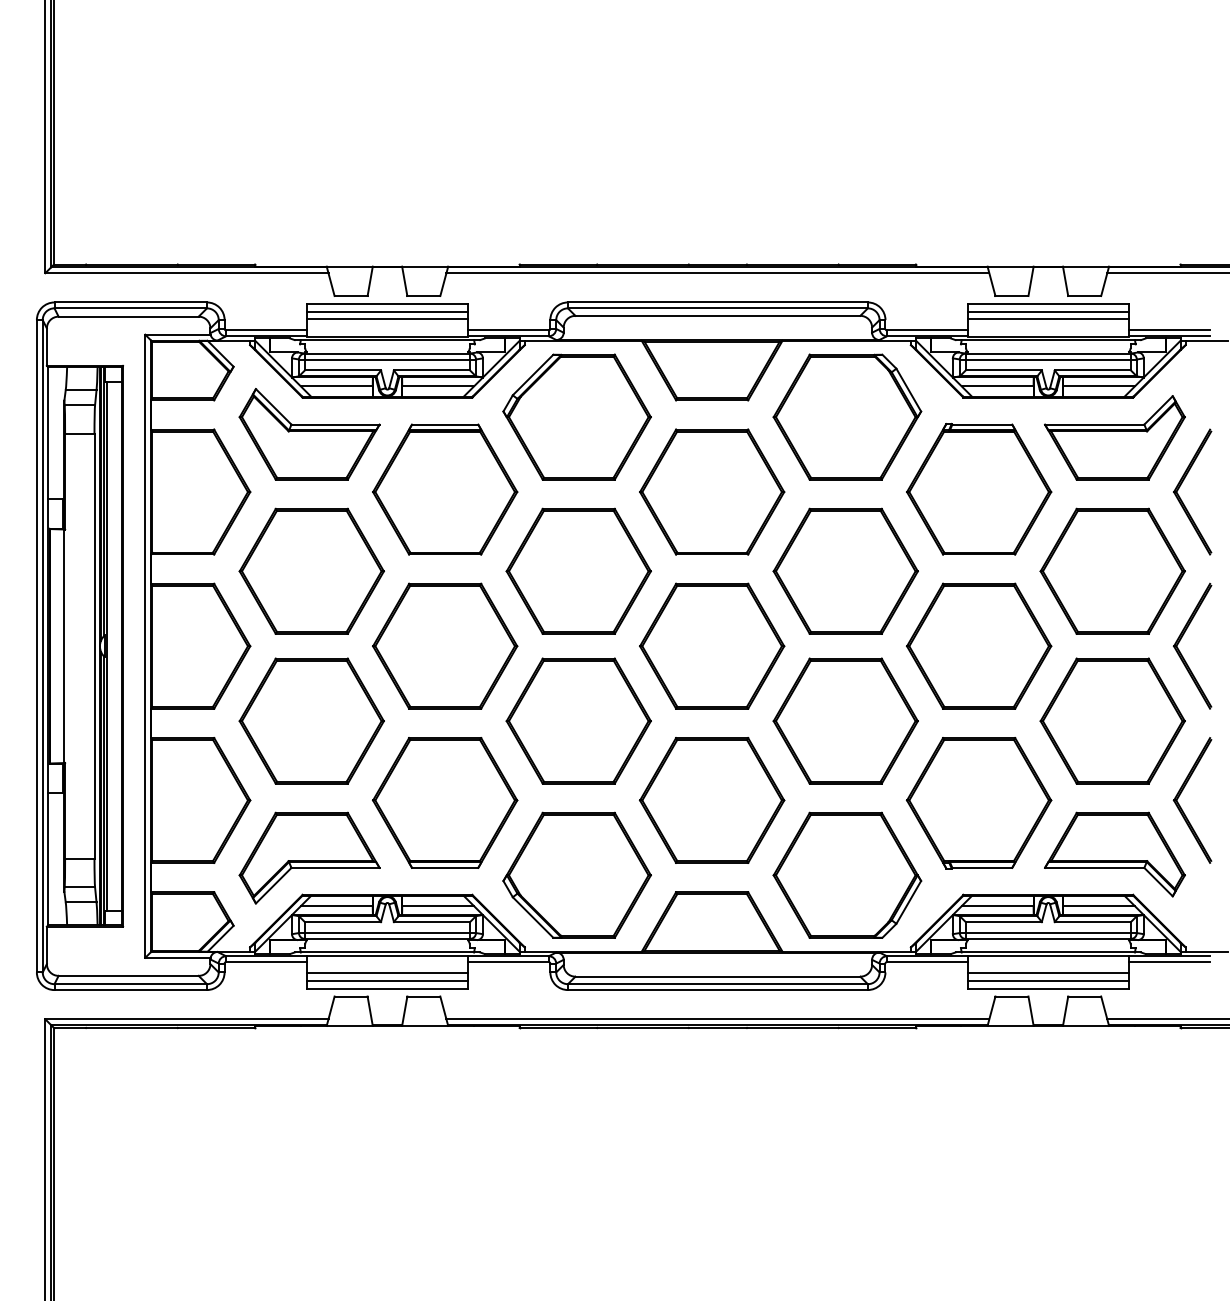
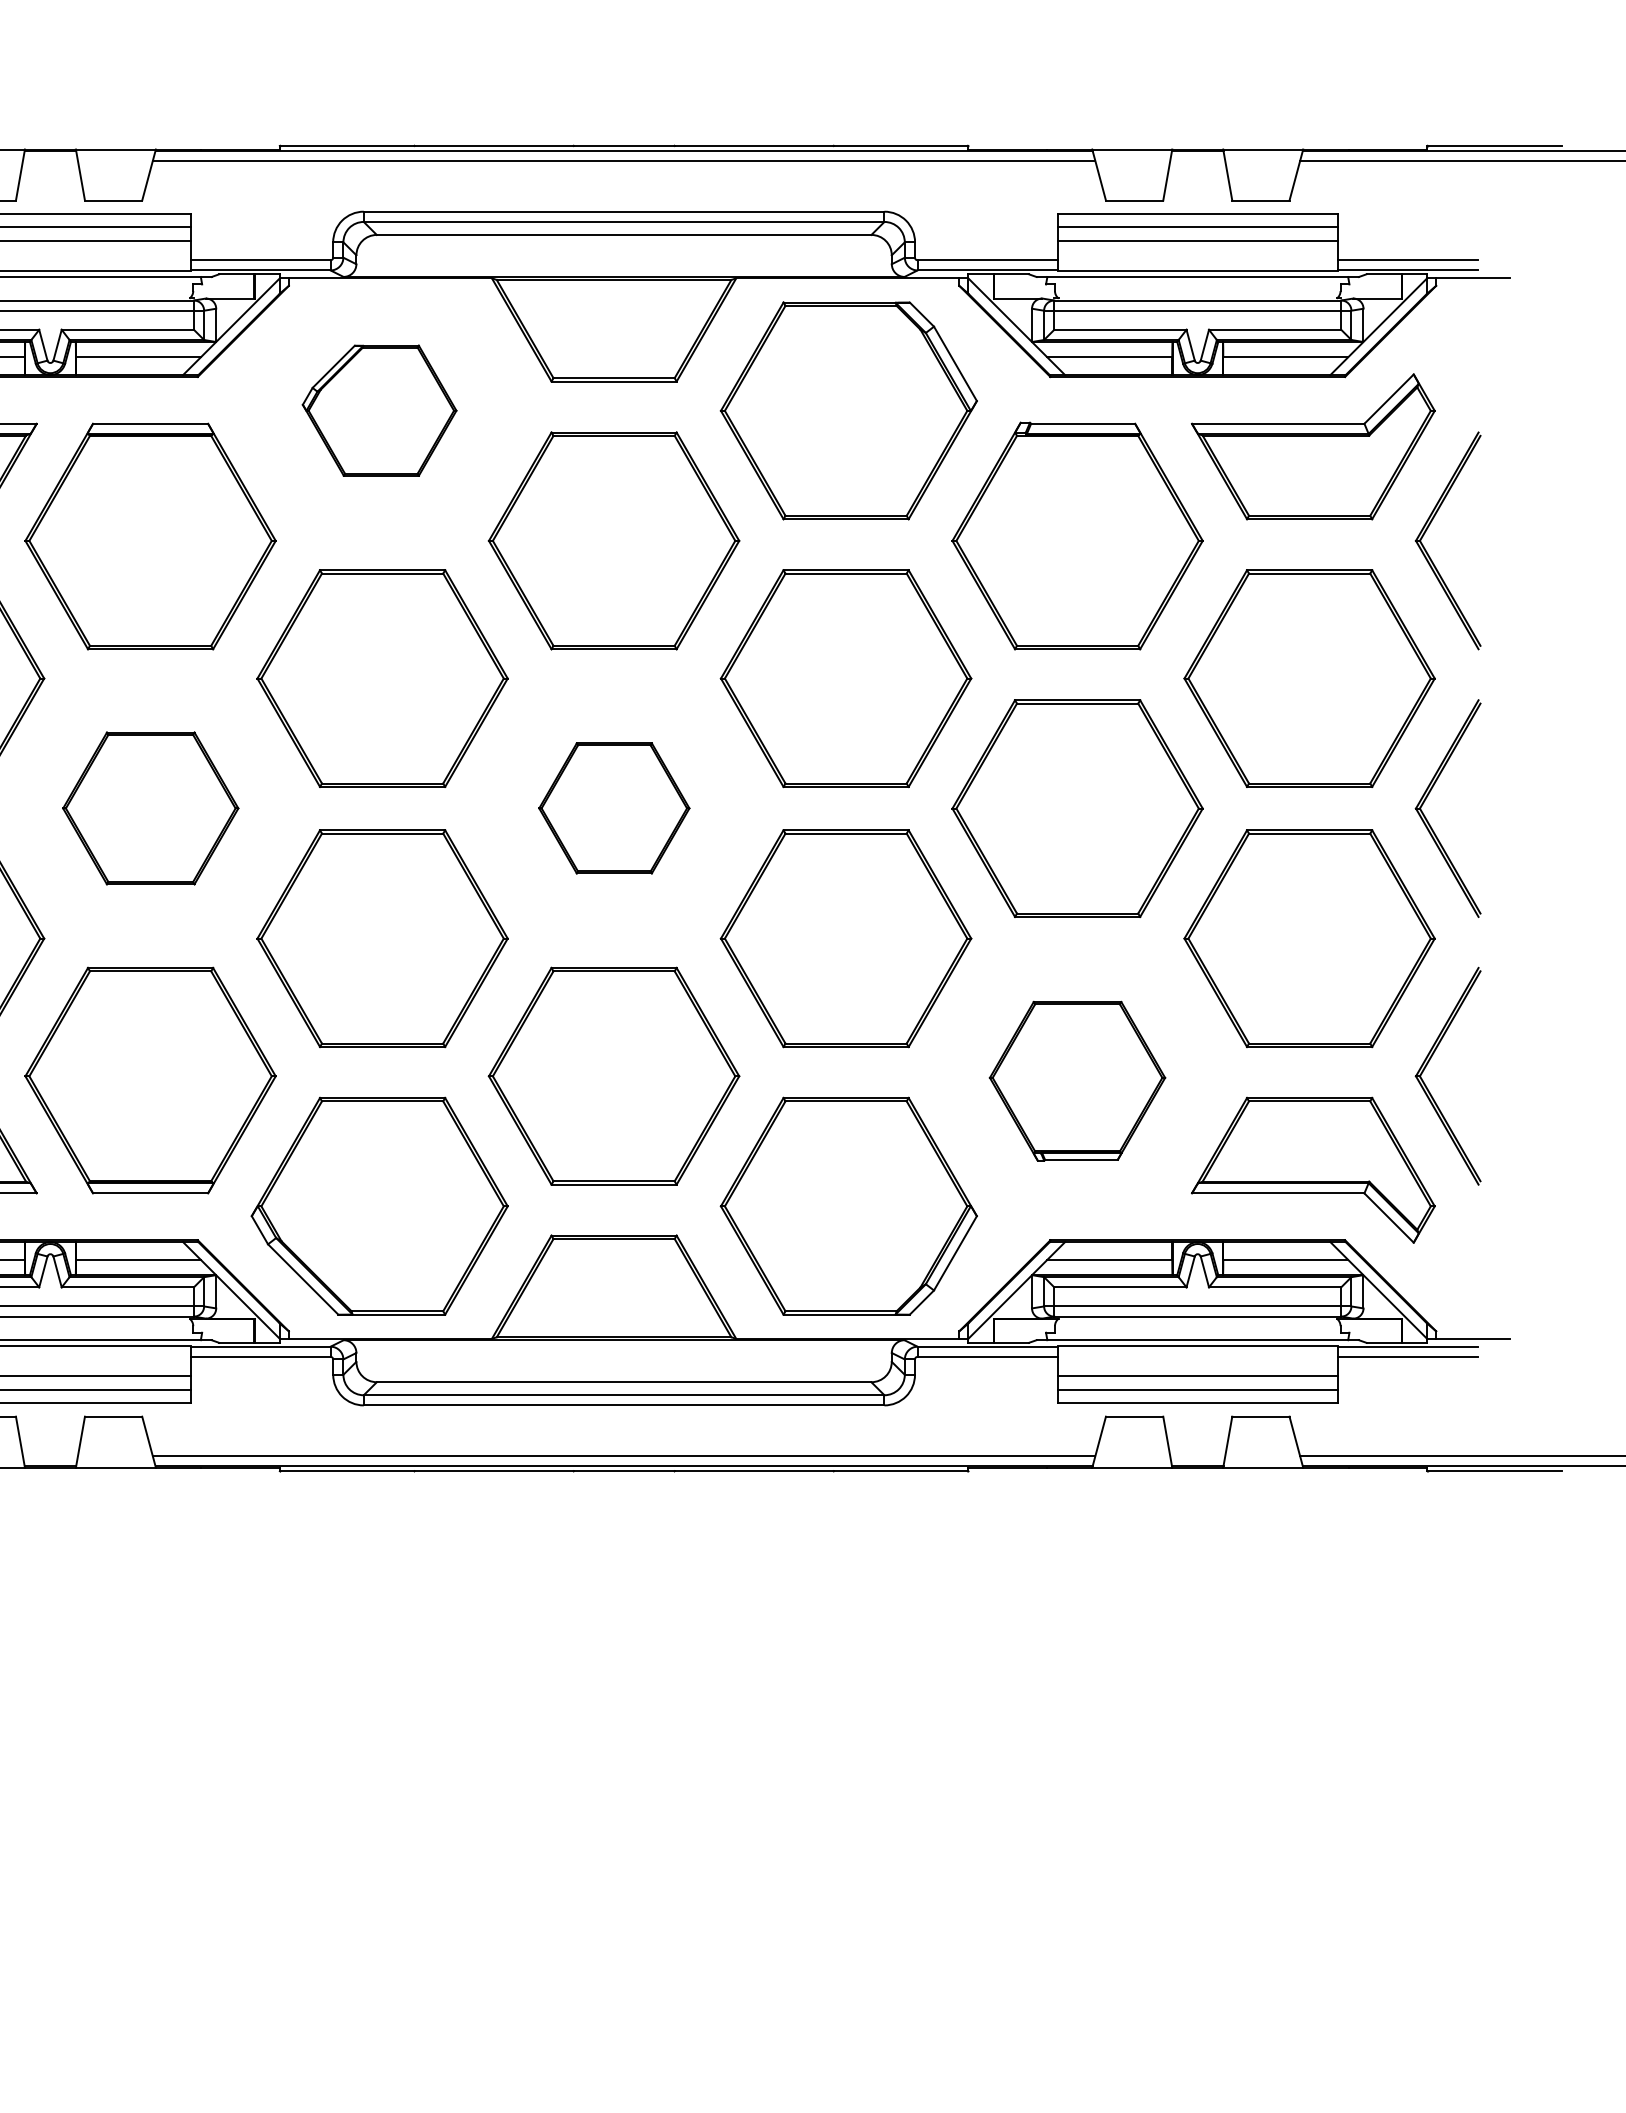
part: (576, 416) -> (378, 409), size x0.6
part: (445, 645) -> (151, 807), size x0.7
part: (712, 645) -> (614, 807), size x0.6
part: (978, 803) -> (1076, 1081), size x0.7

